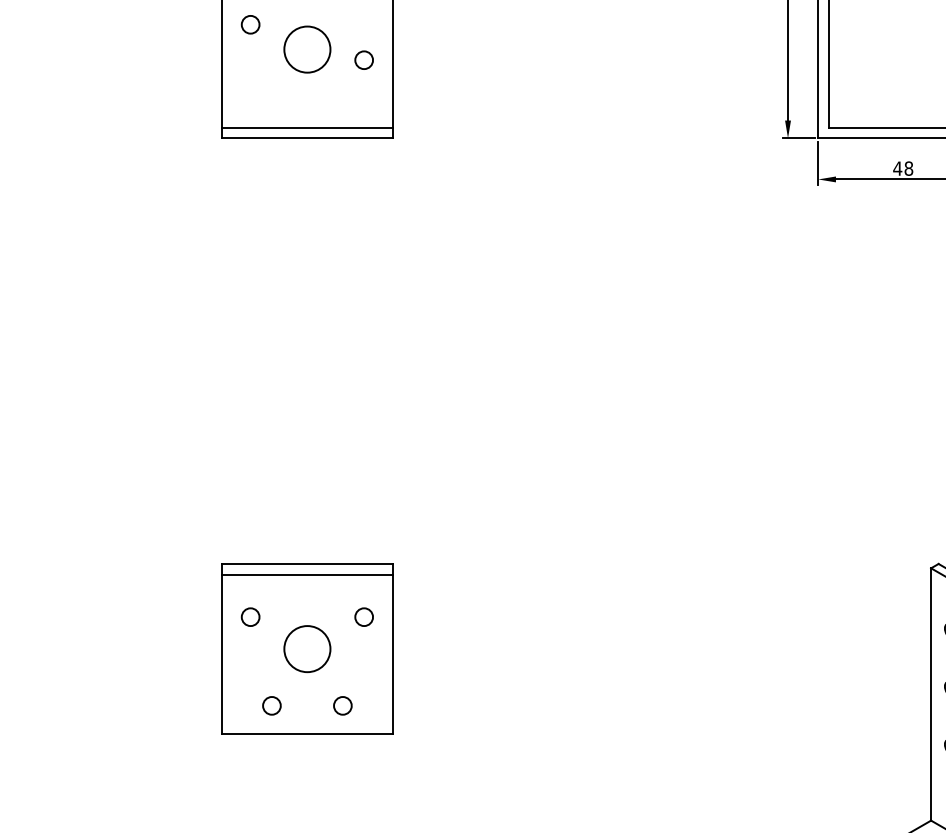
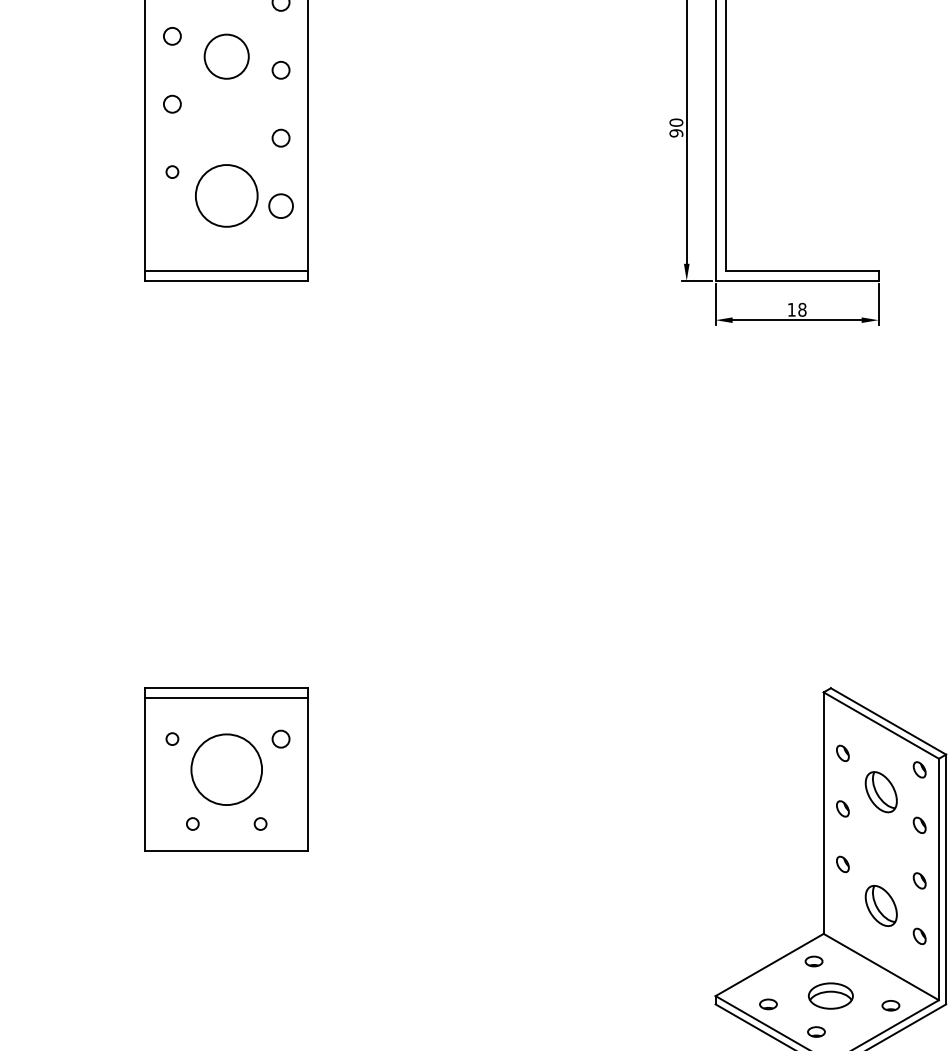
circle: (250, 24) -> (172, 171), size x0.7
circle: (307, 49) -> (226, 195), size x1.4
circle: (363, 59) -> (280, 205), size x1.4
text: (897, 168) -> (791, 309), 48 -> 18
circle: (250, 616) -> (172, 738), size x0.7
circle: (307, 648) -> (226, 769), size x1.6
circle: (271, 705) -> (192, 823), size x0.7
circle: (342, 705) -> (260, 823), size x0.7

